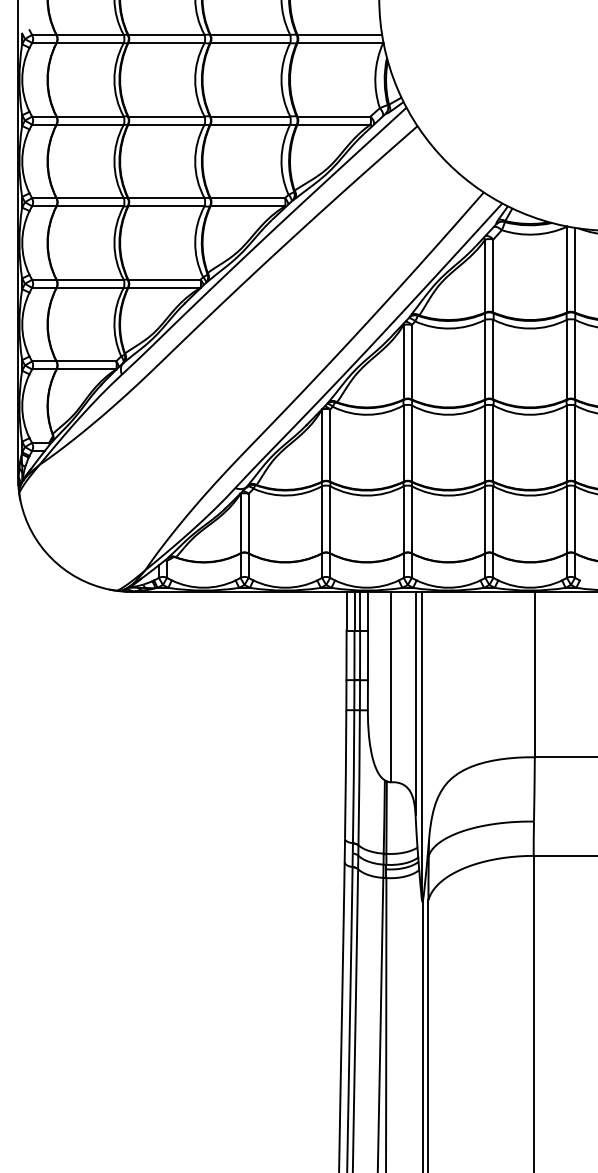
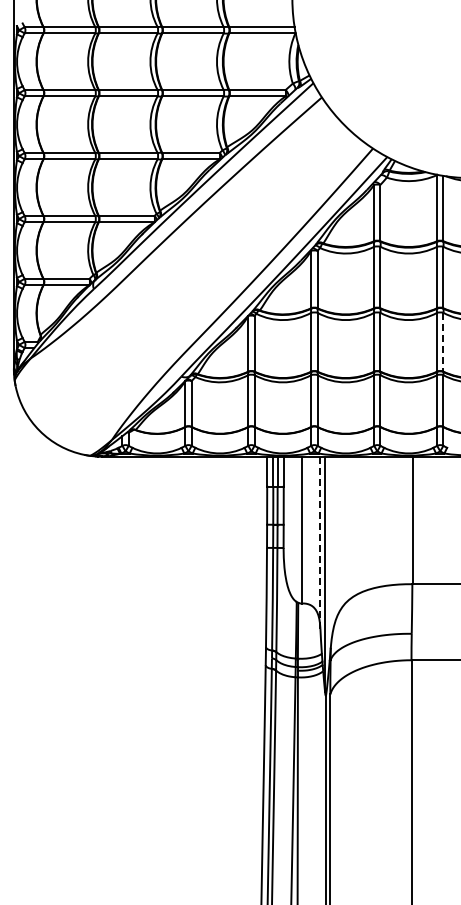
line: (575, 443) -> (443, 342), solid -> dashed
line: (415, 703) -> (320, 542), solid -> dashed

